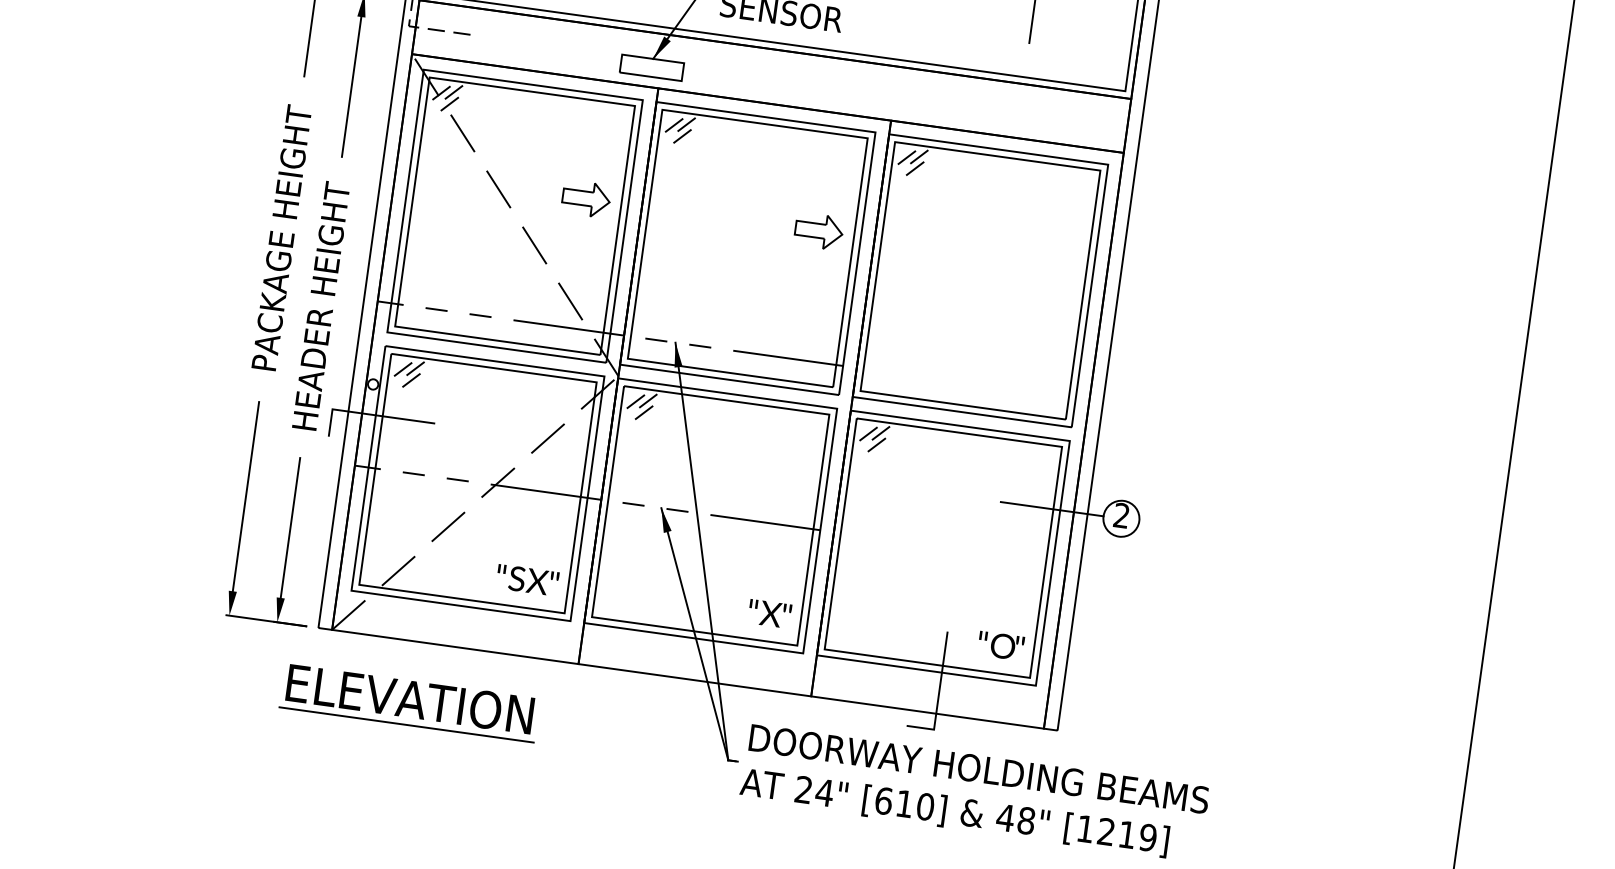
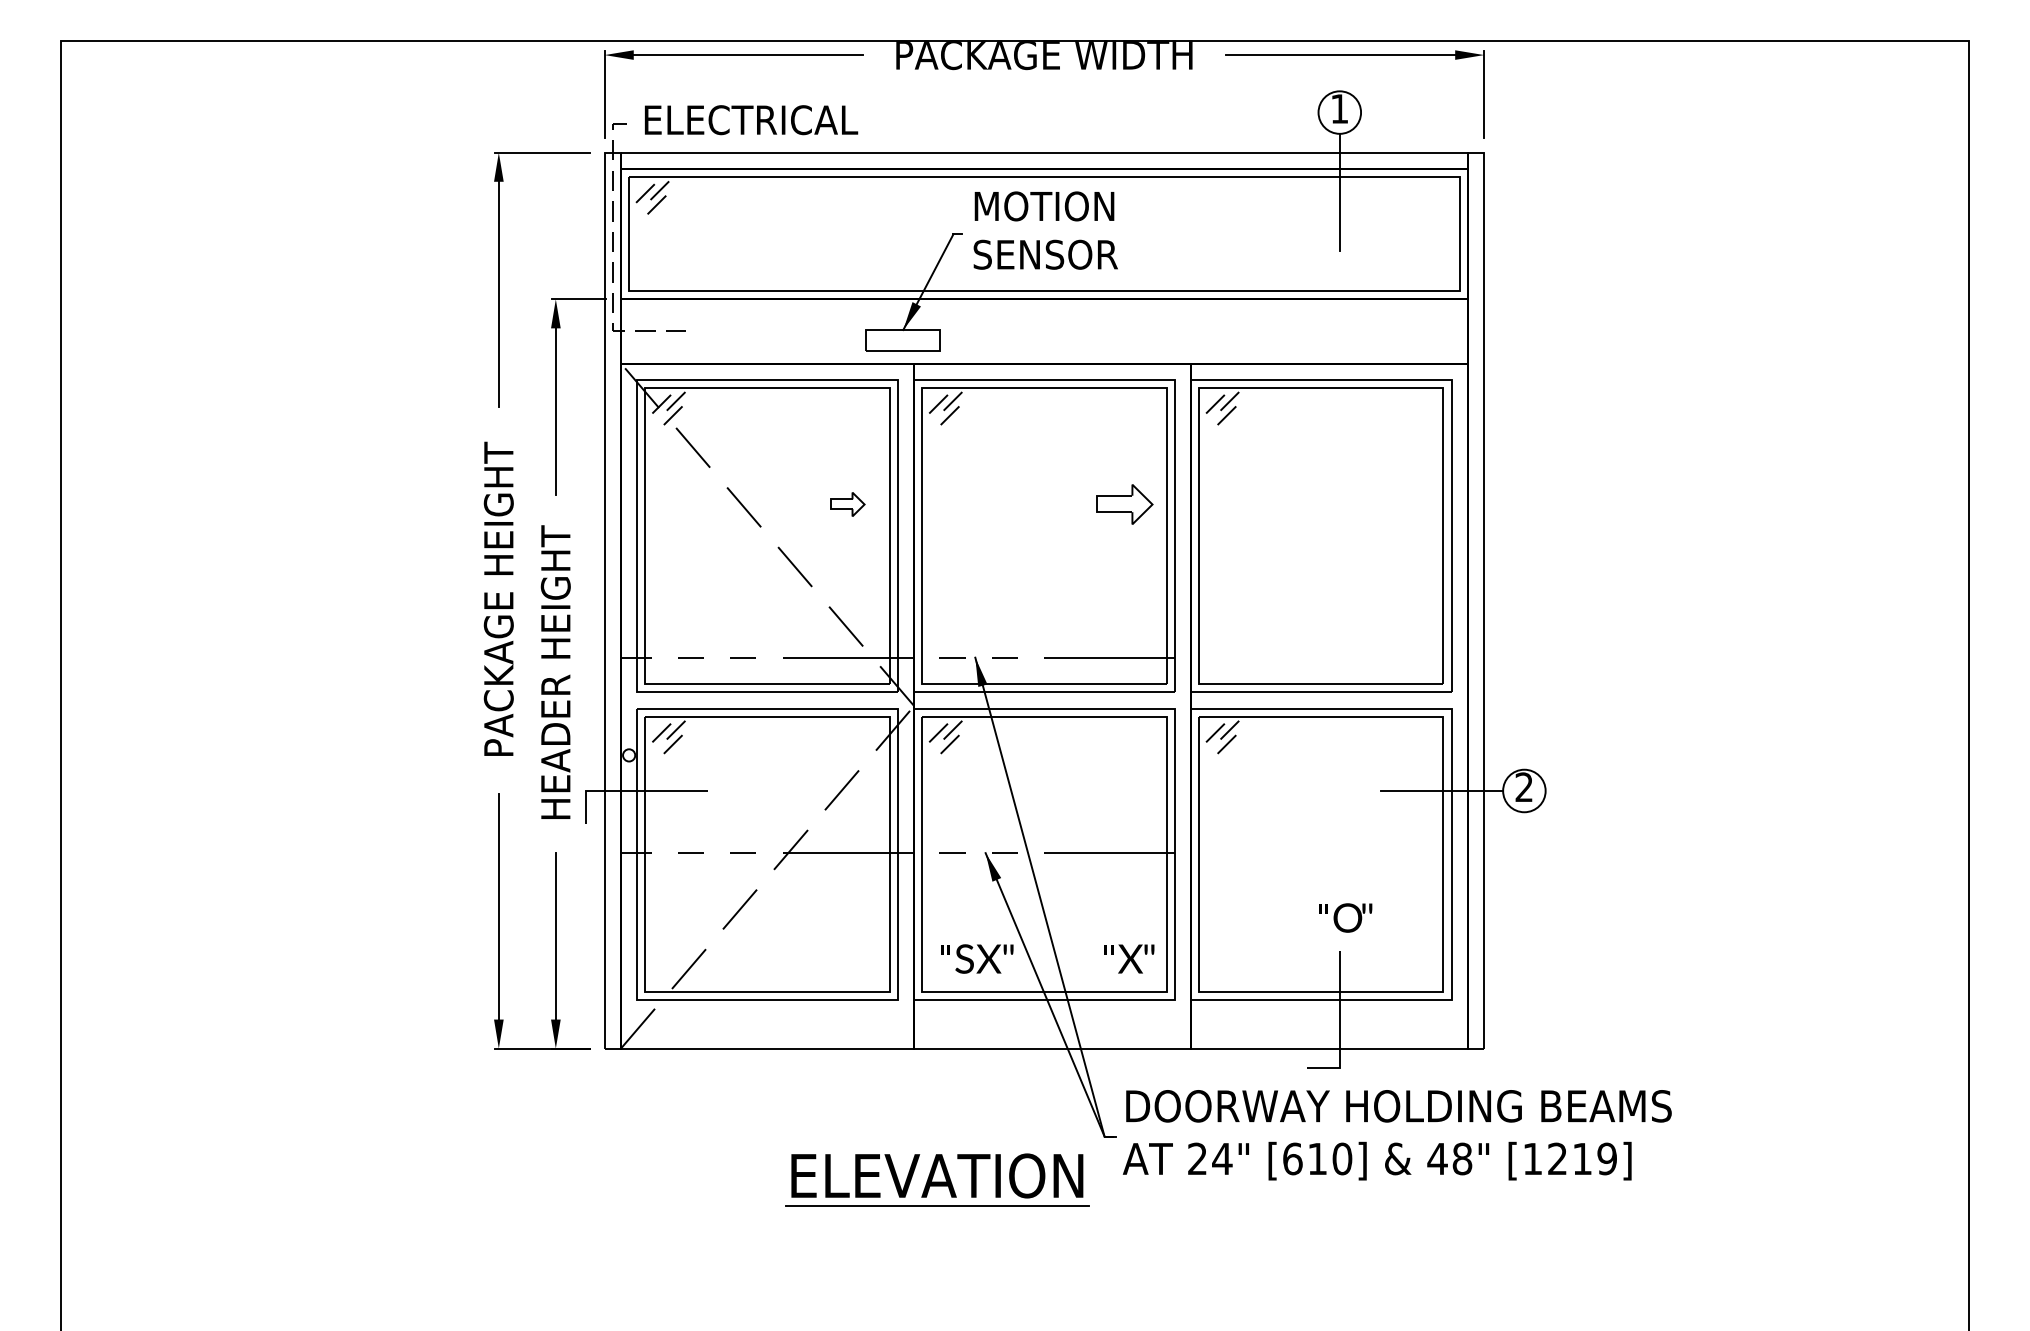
part: (585, 199) -> (847, 504), size x0.6
text: (527, 579) -> (977, 958), moved
text: (1001, 645) -> (1345, 917), moved
part: (409, 702) -> (937, 1179), moved

